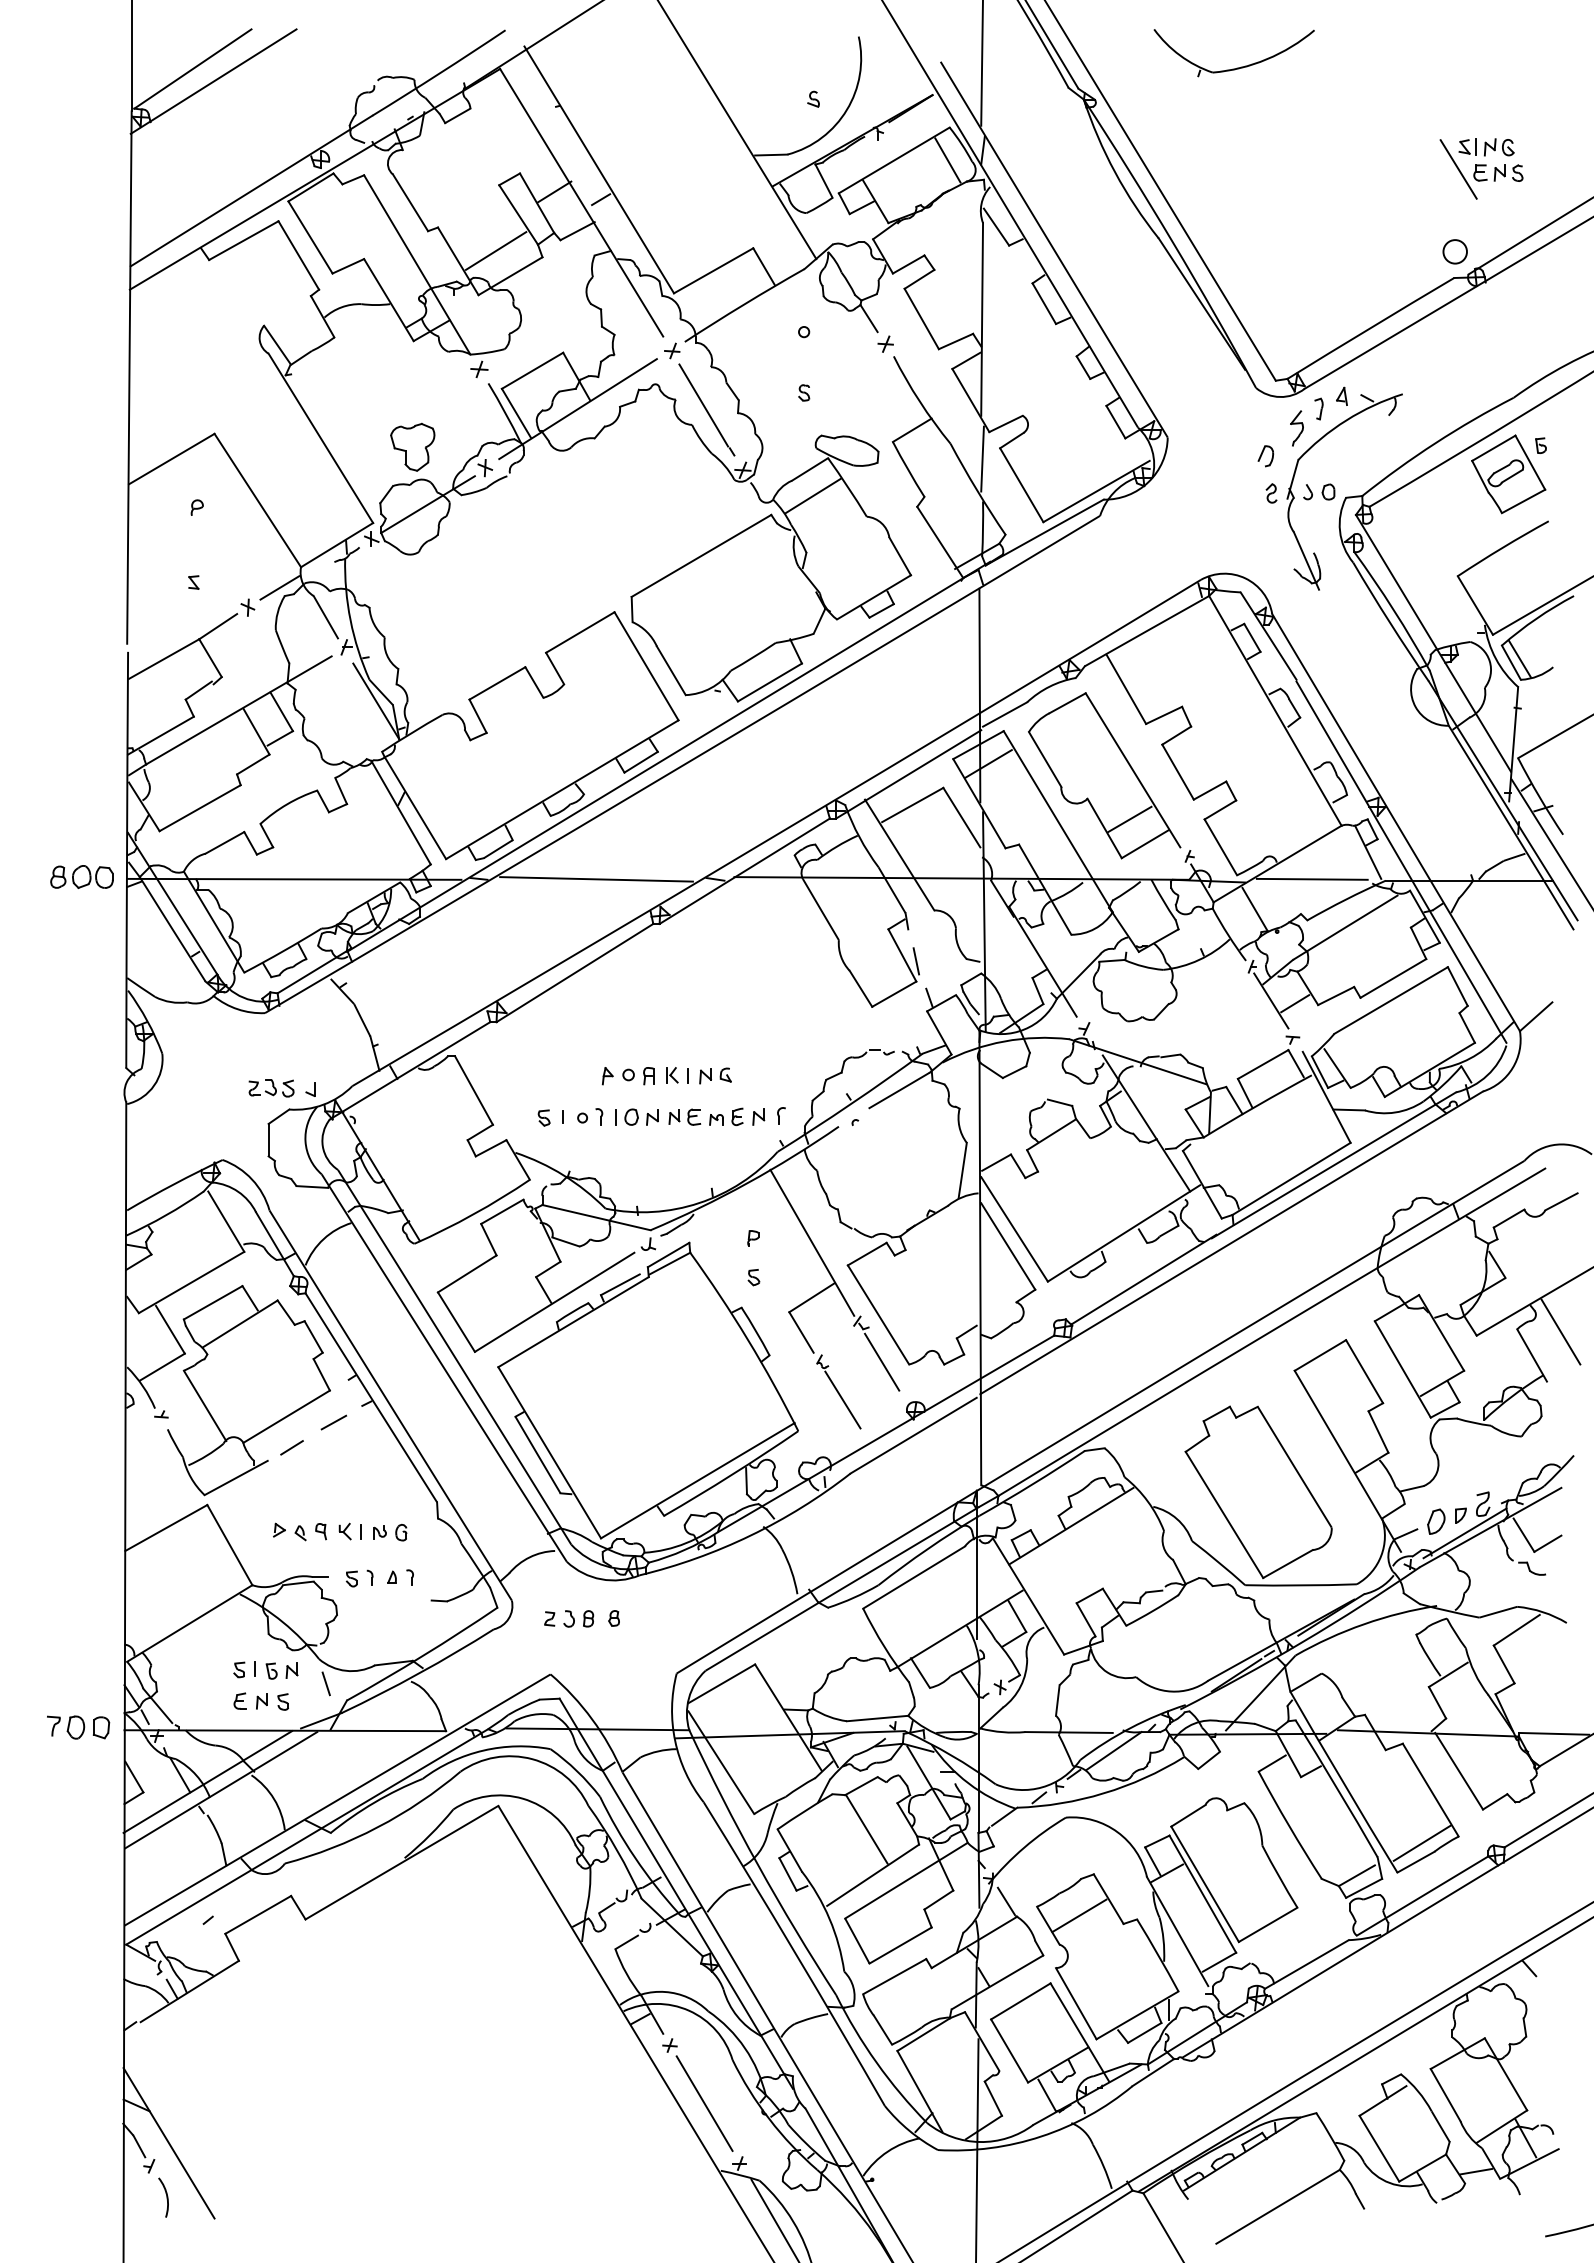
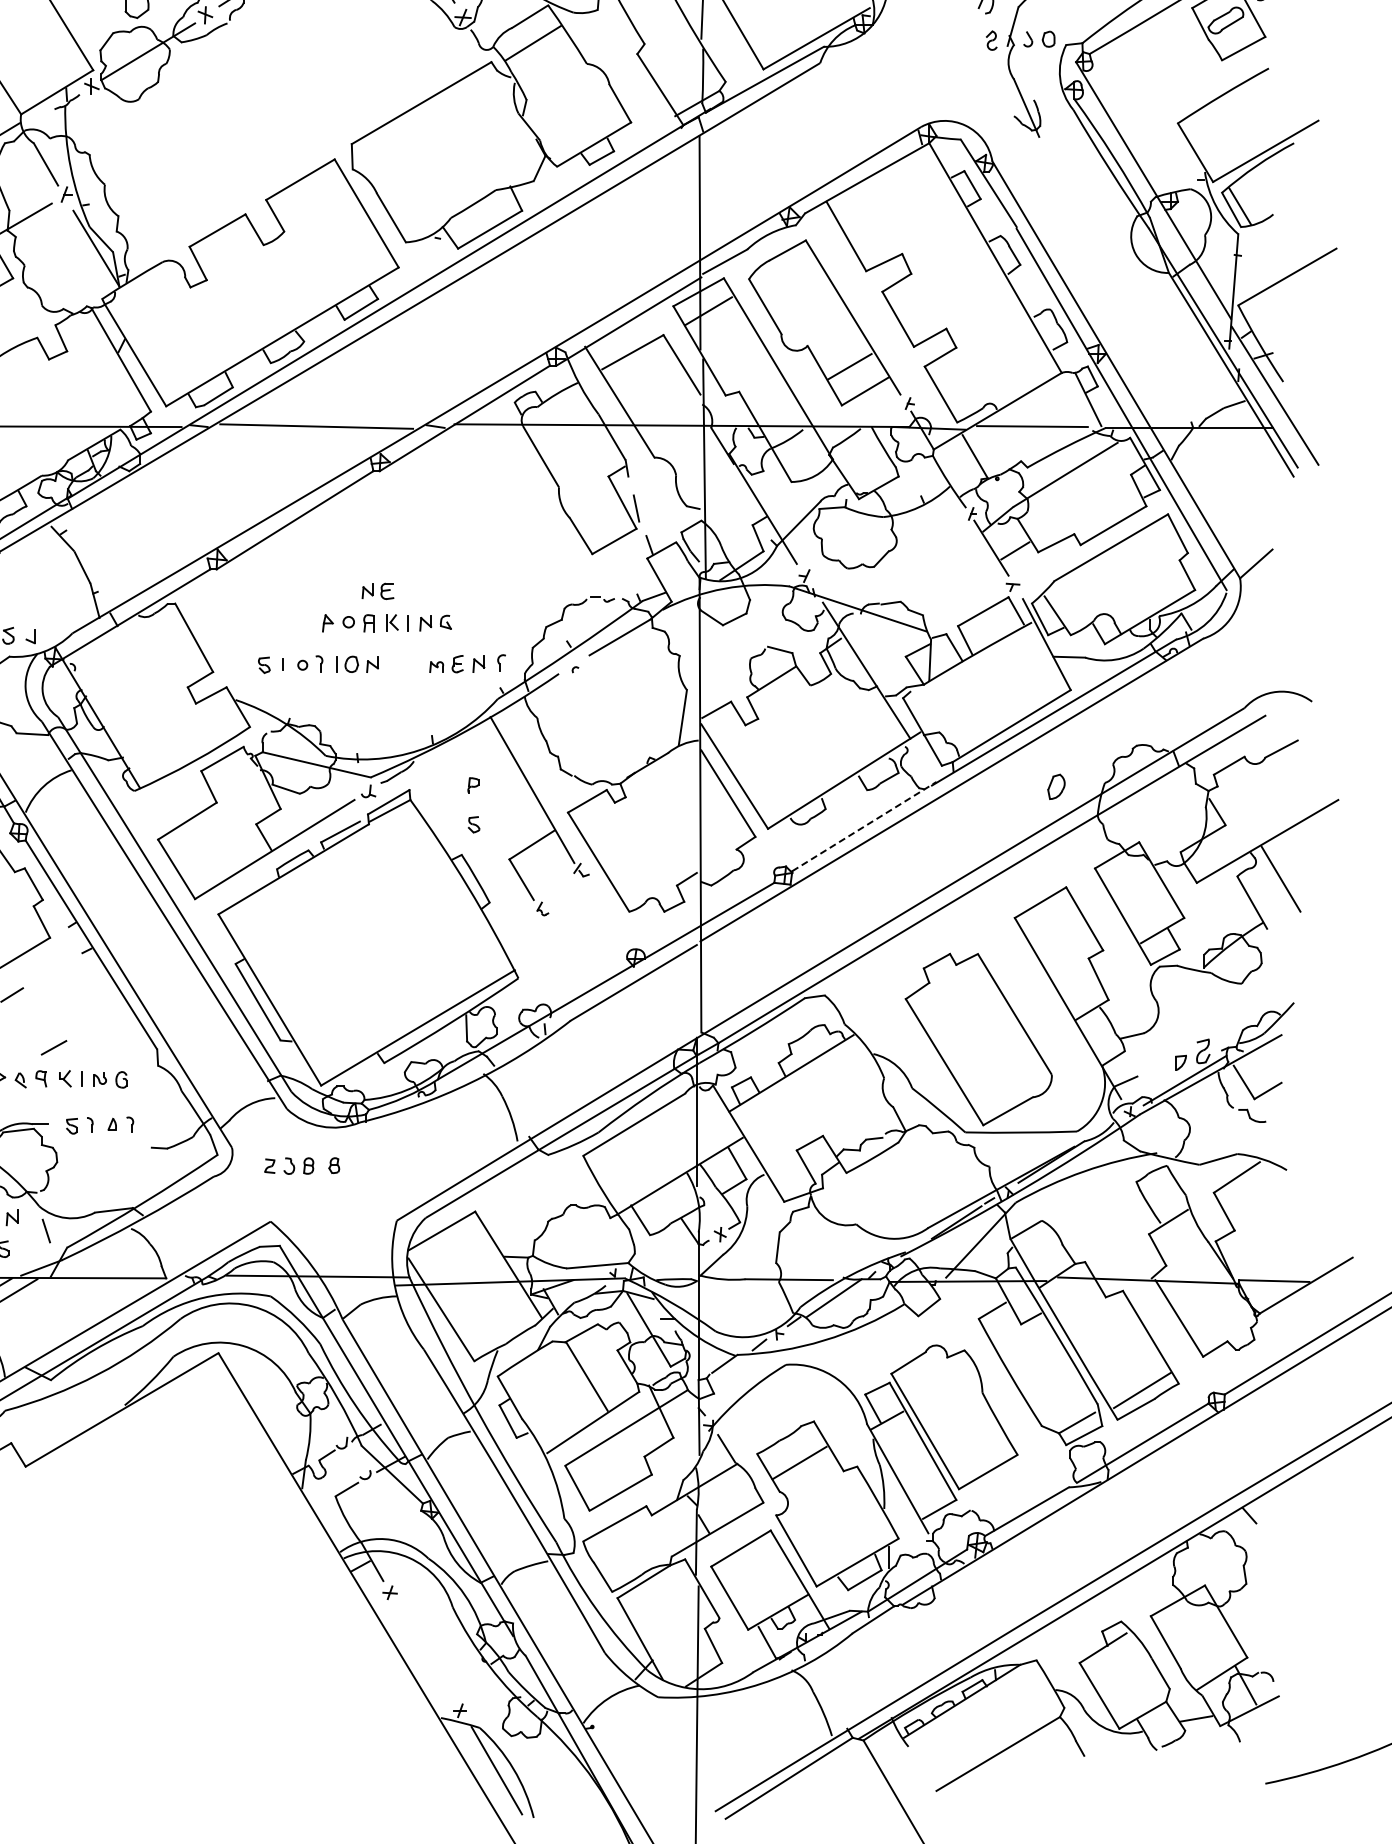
part: (684, 1116) -> (377, 590), moved
line: (1144, 1279) -> (864, 826), solid -> dashed
line: (882, 1361) -> (602, 908), removed
line: (842, 1399) -> (562, 946), removed
line: (333, 1422) -> (53, 1047), moved
part: (1436, 1521) -> (1056, 786), moved
line: (704, 2103) -> (424, 1650), removed

